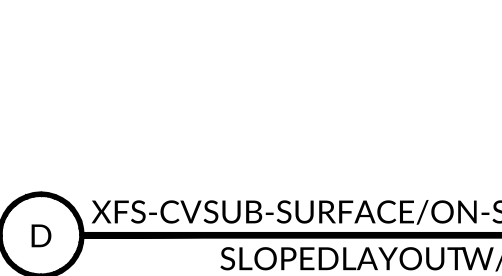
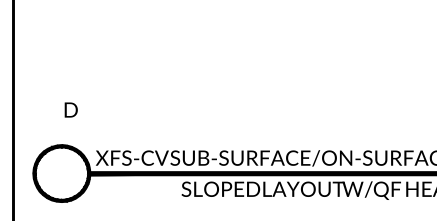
text: (40, 235) -> (70, 109), moved

